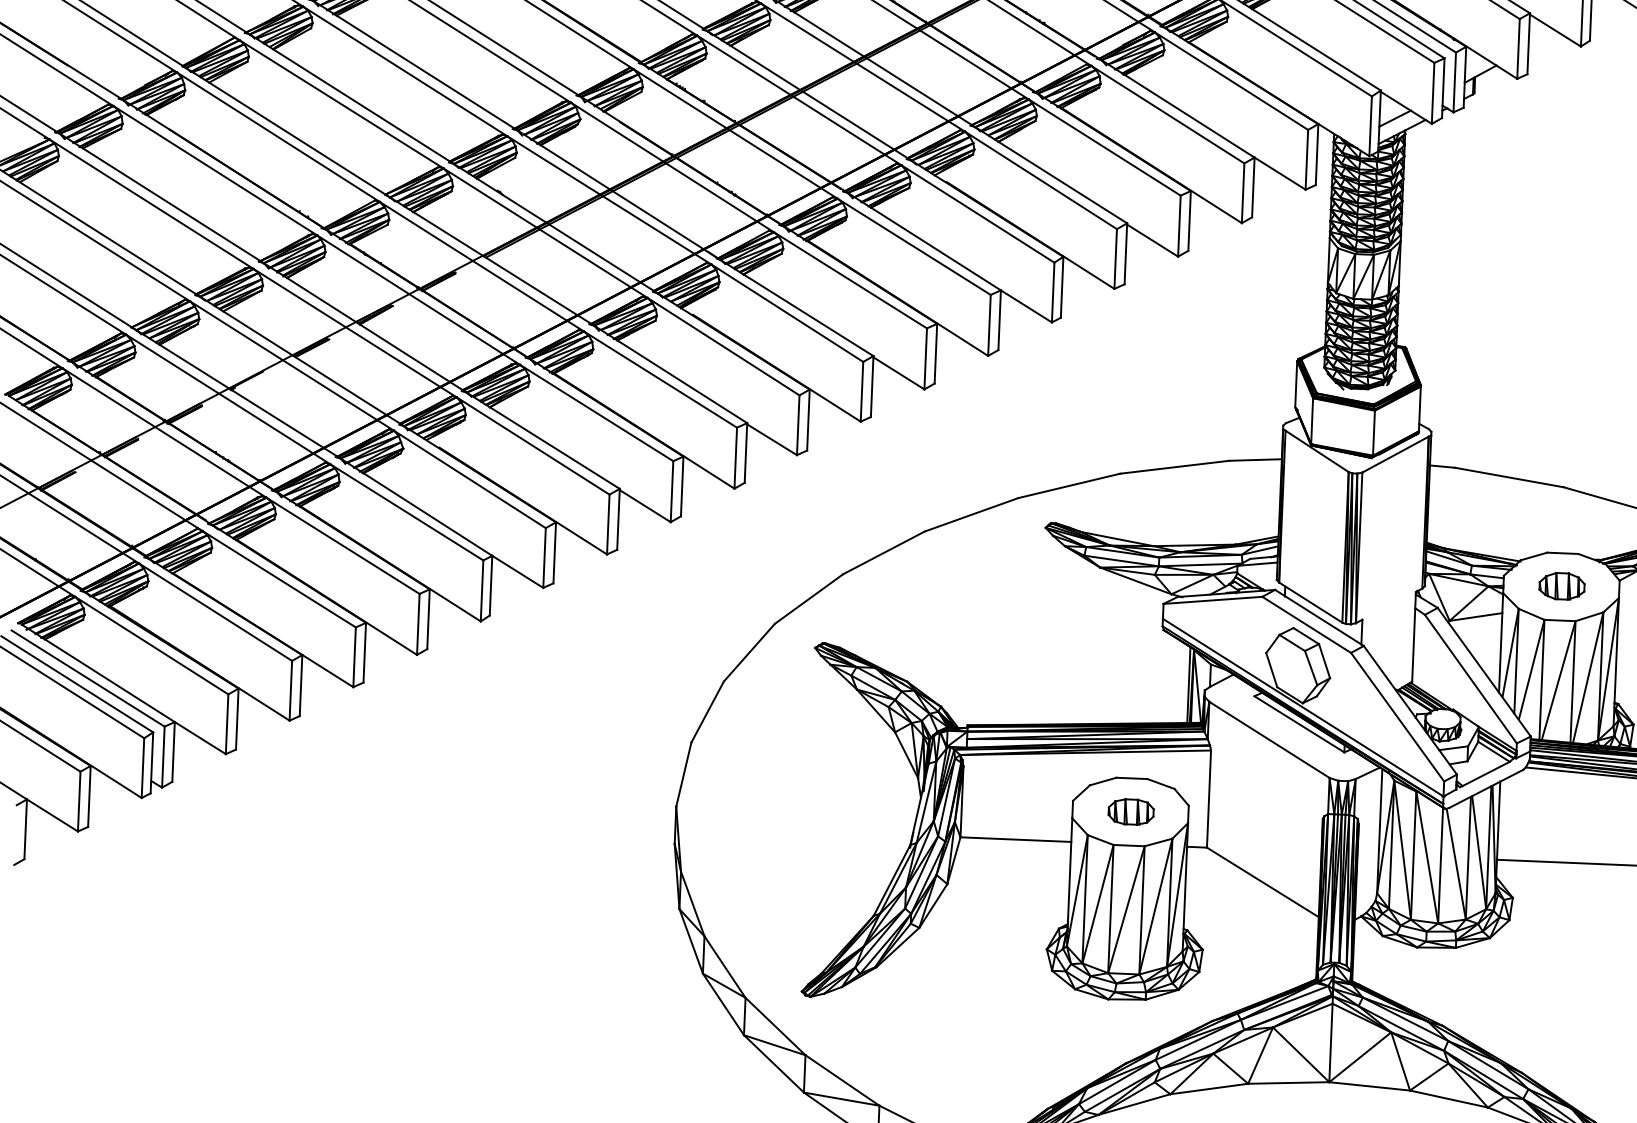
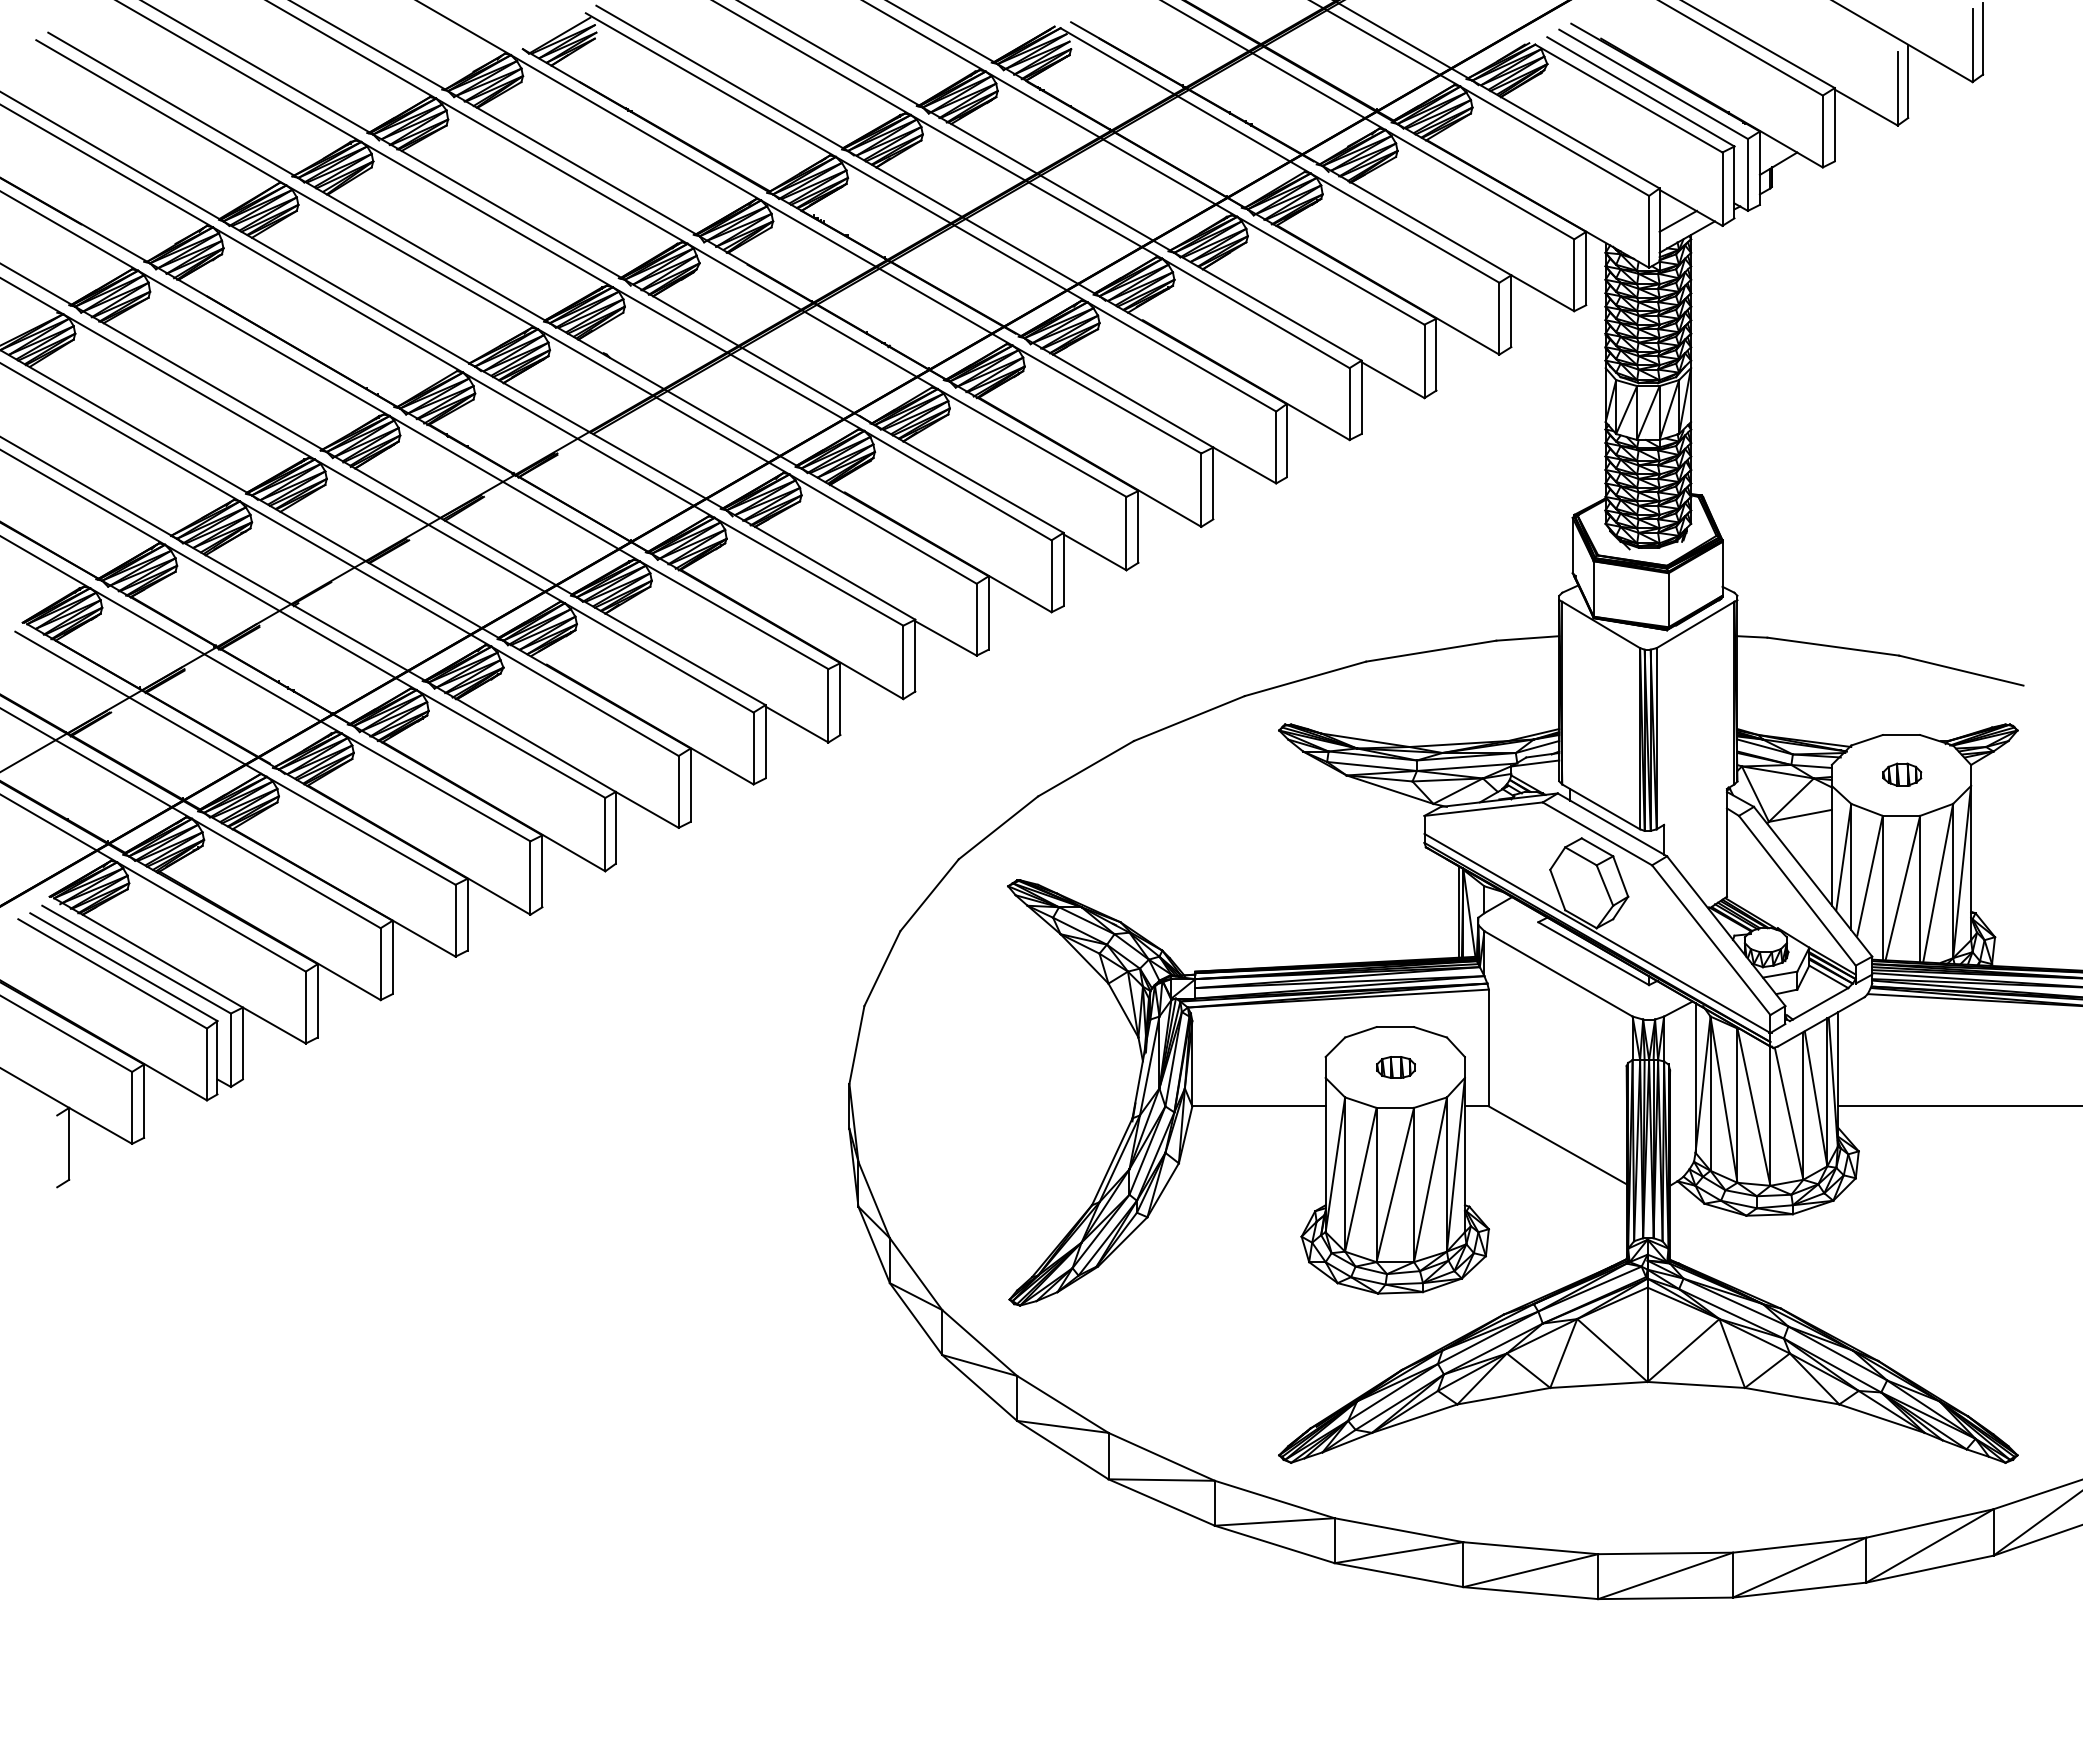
part: (1562, 586) -> (1902, 774), size x0.7
part: (1130, 812) -> (1395, 1067), size x0.7

